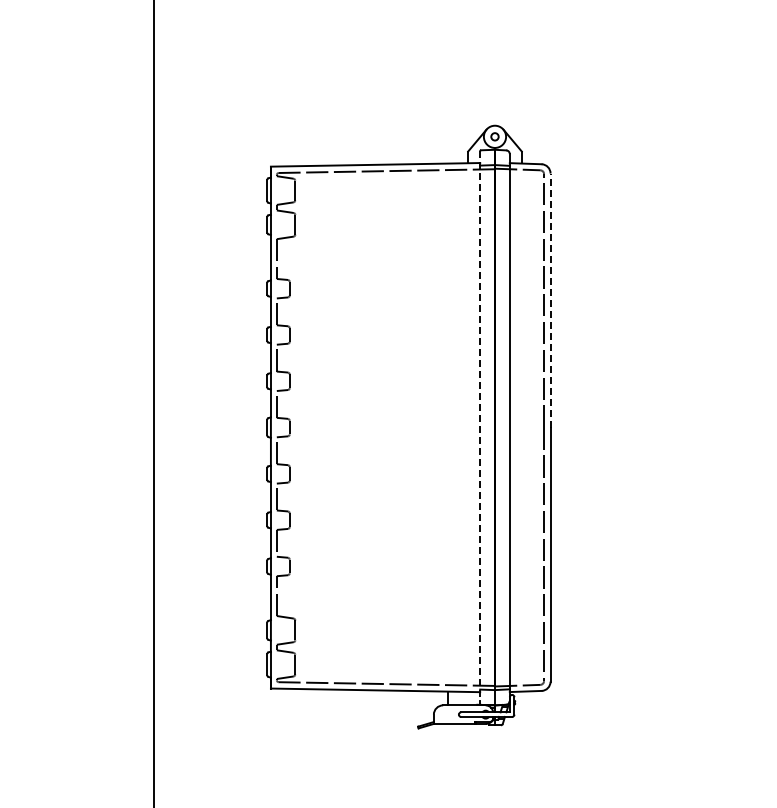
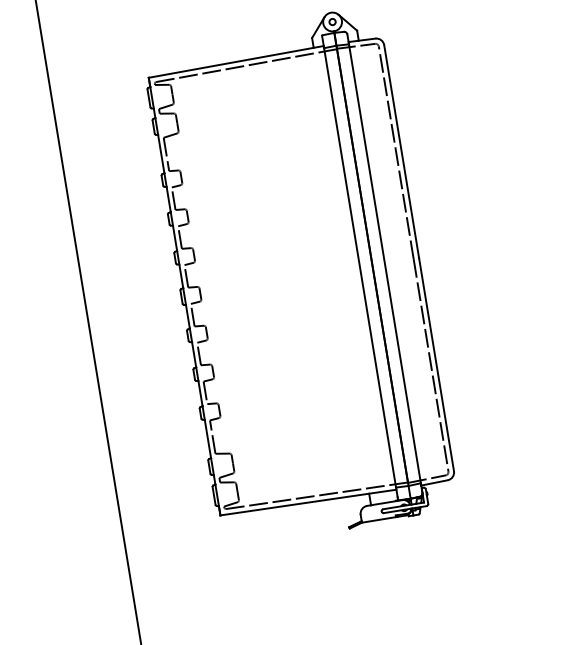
line: (550, 300) -> (401, 151), dashed -> solid
line: (480, 426) -> (360, 266), dashed -> solid

